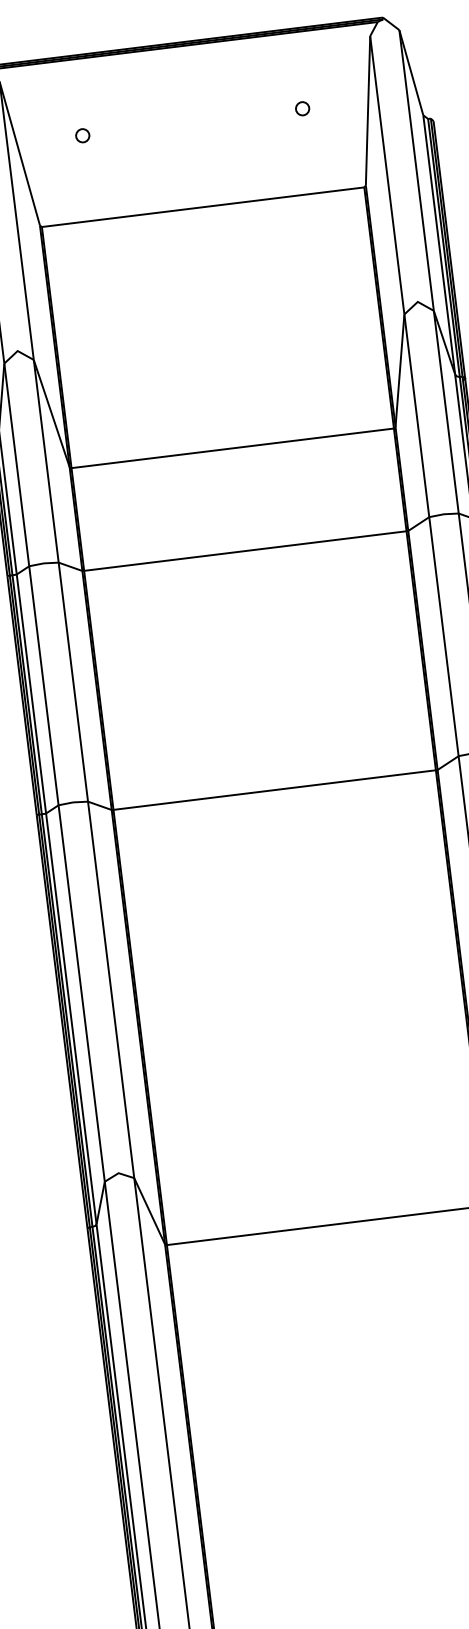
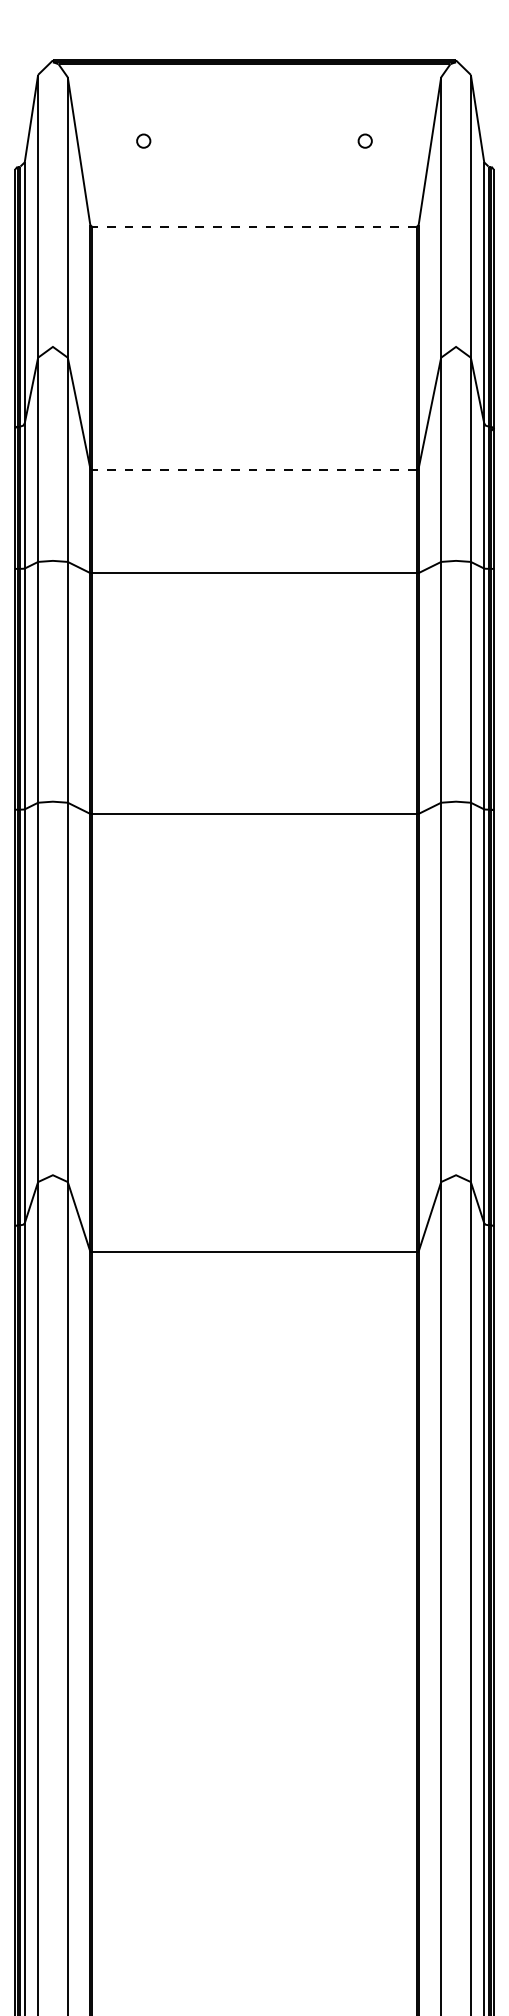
line: (202, 207) -> (253, 226), solid -> dashed
line: (231, 448) -> (253, 469), solid -> dashed

